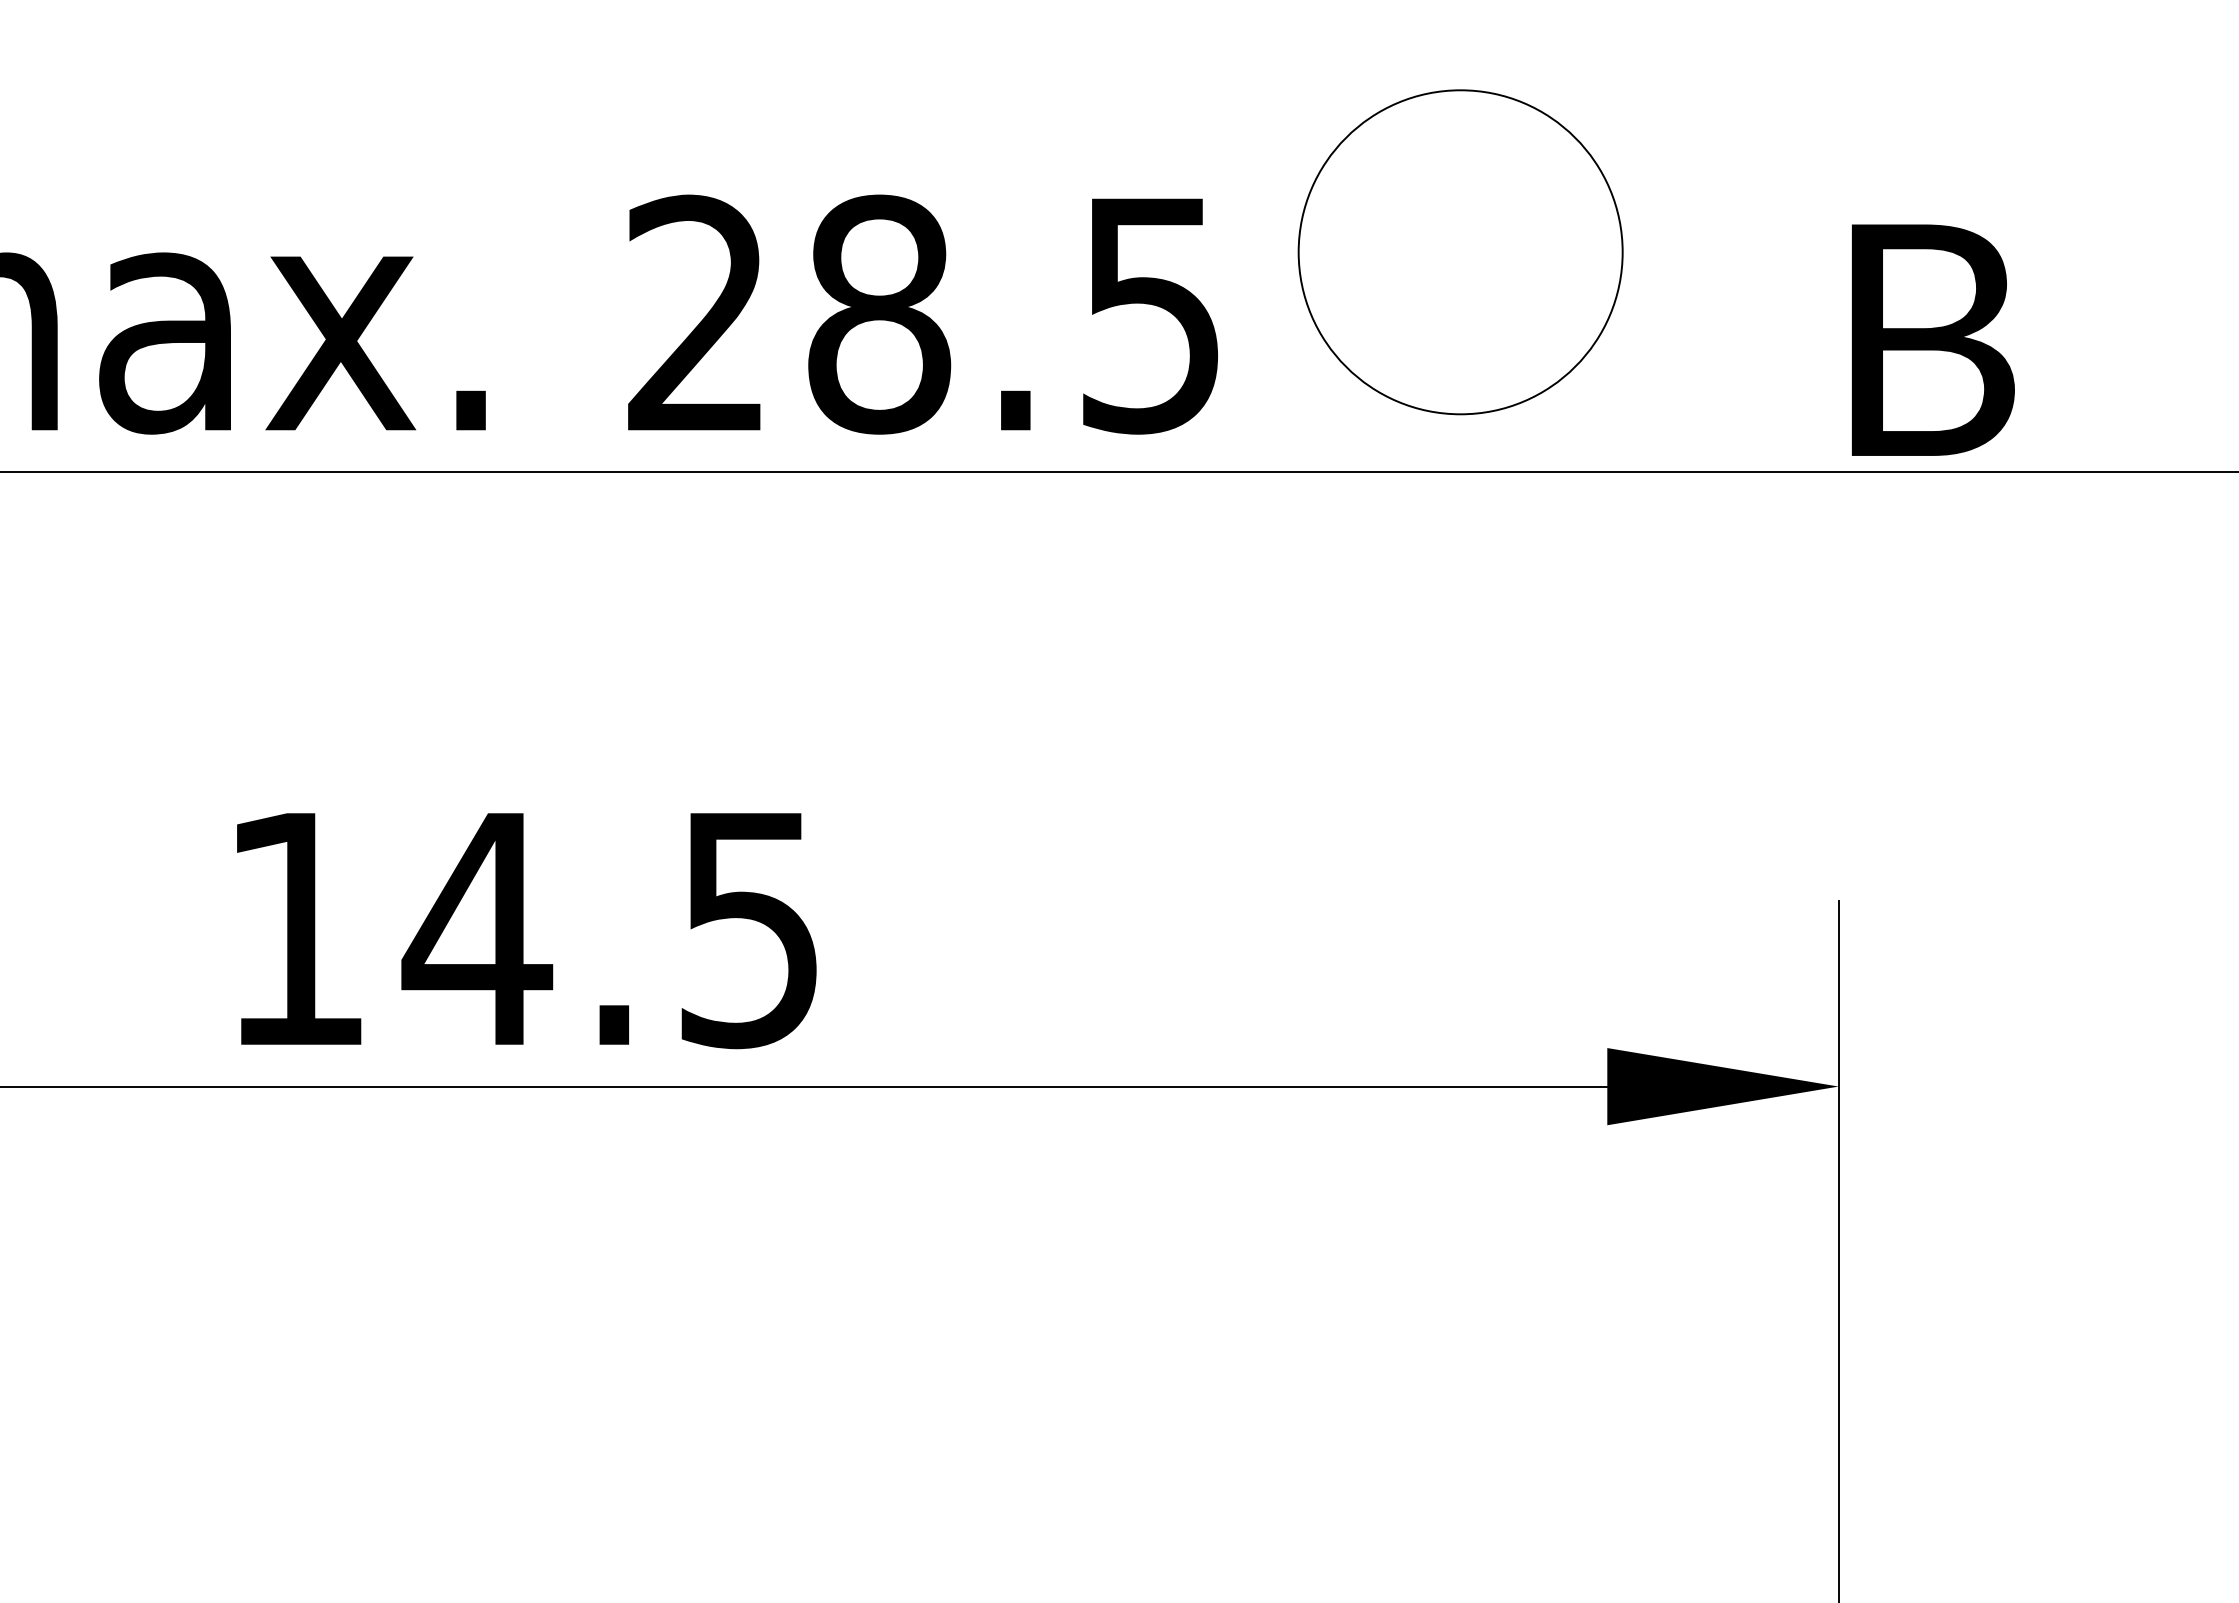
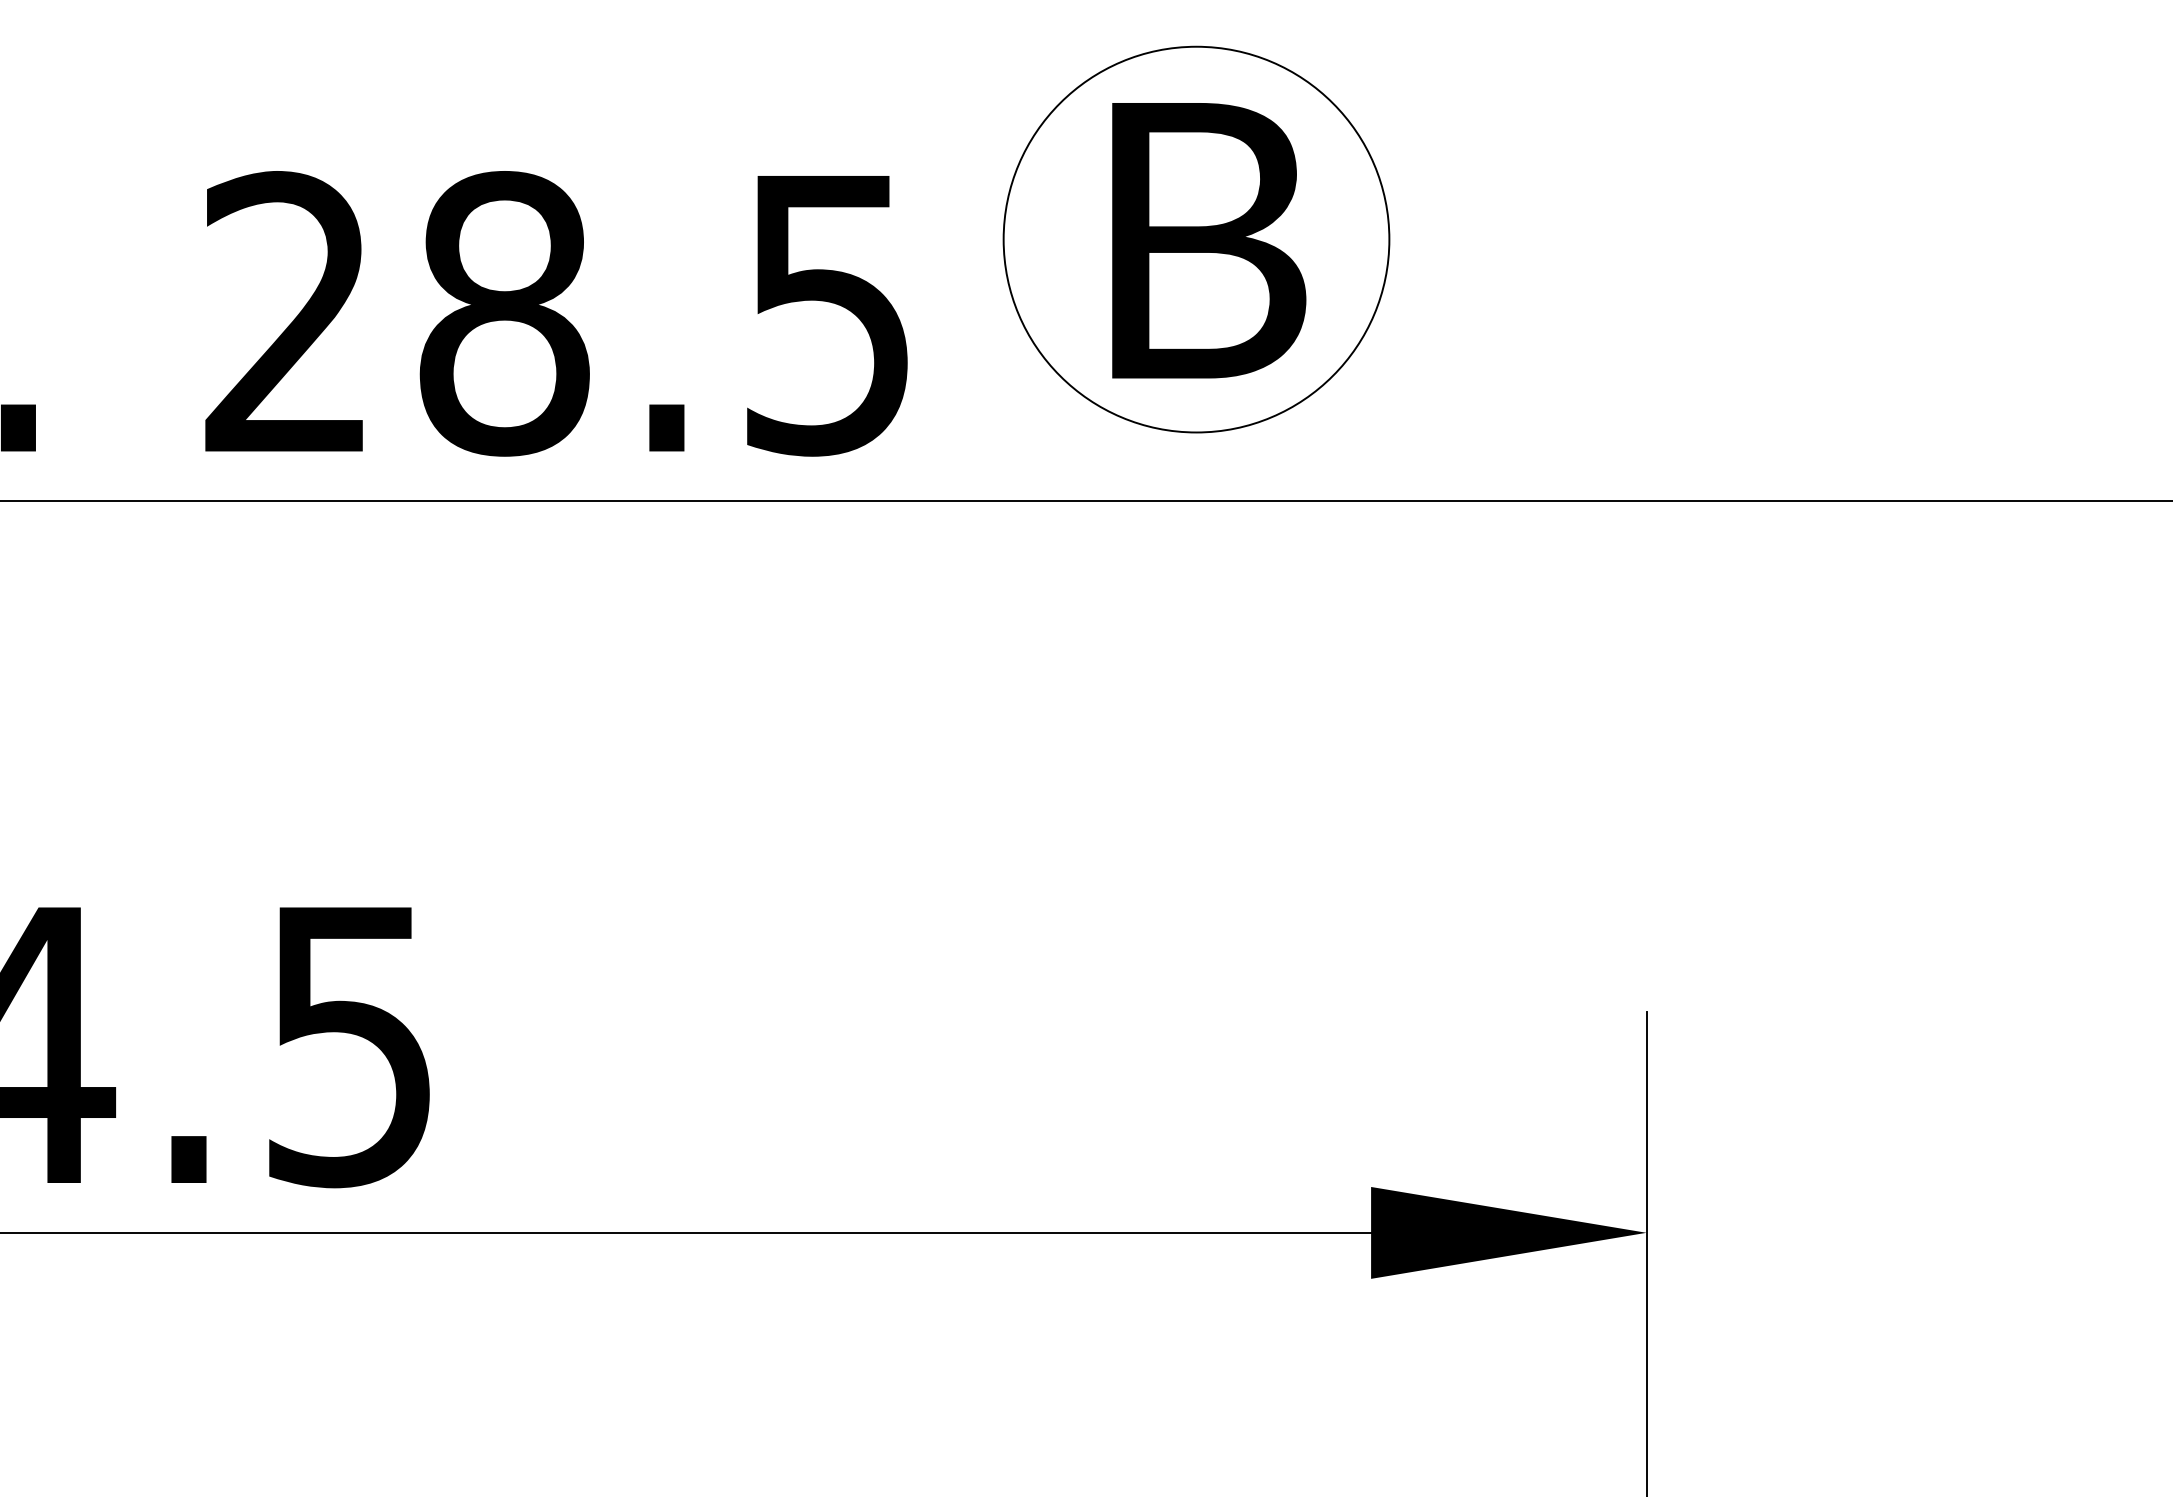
text: (1933, 339) -> (1209, 239), moved

